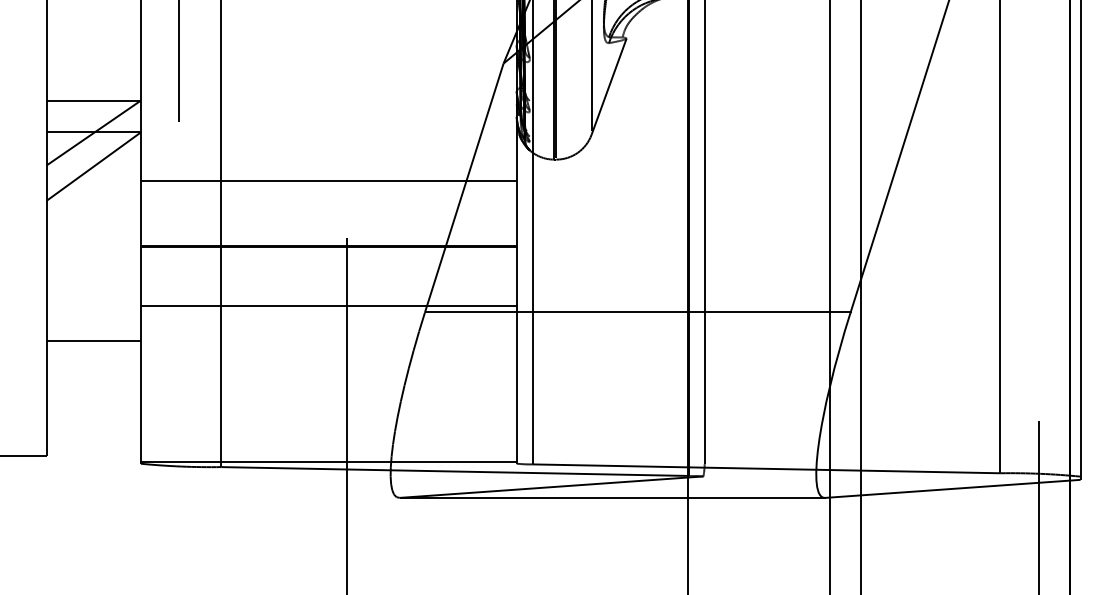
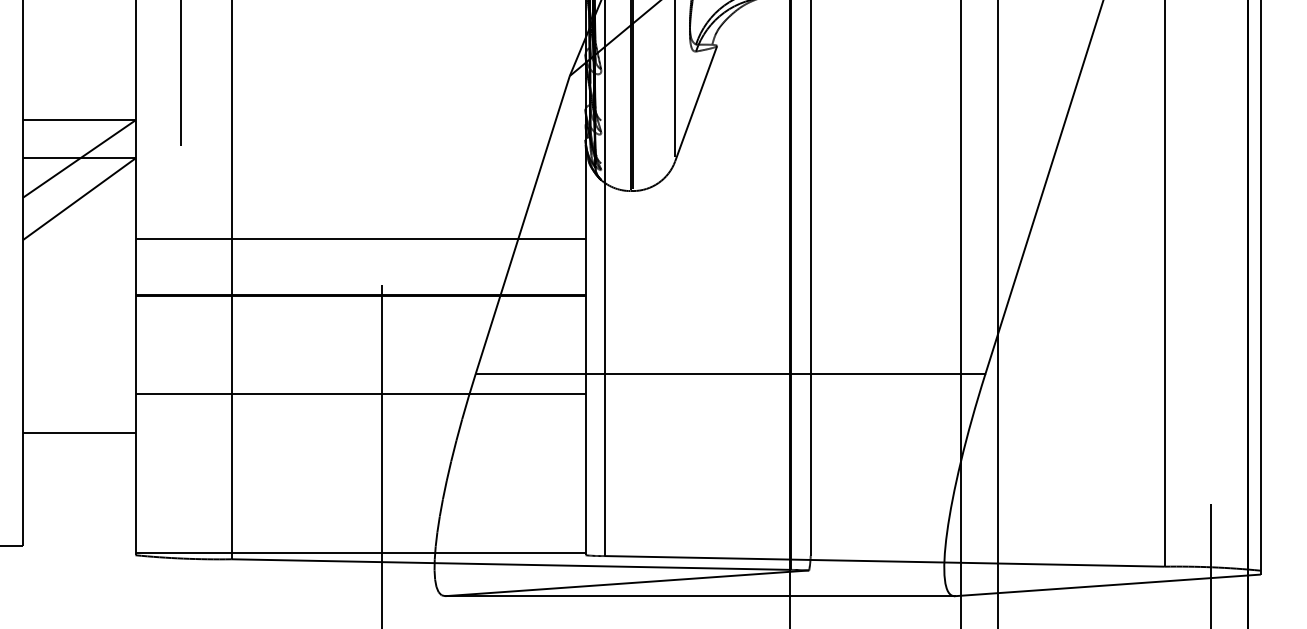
line: (328, 181) -> (360, 238), moved
line: (328, 305) -> (360, 393), moved
line: (93, 340) -> (78, 432), moved

